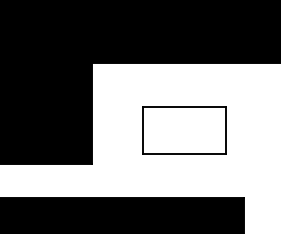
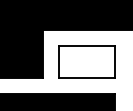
part: (182, 129) -> (86, 61), size x1.43

